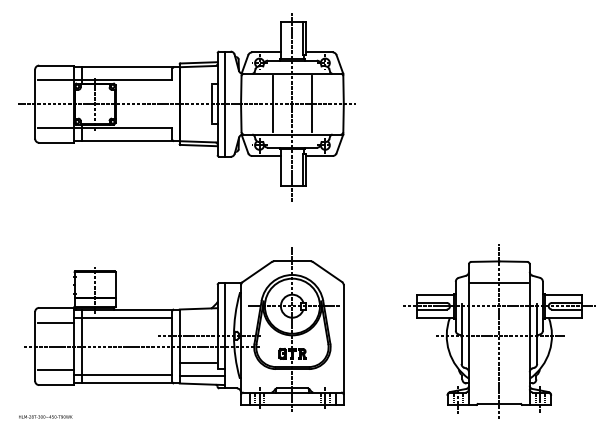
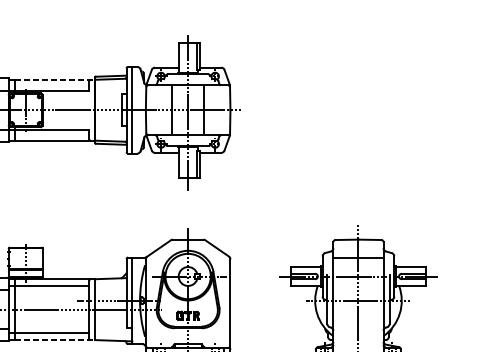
line: (130, 67) -> (54, 80), solid -> dashed
line: (197, 363) -> (110, 323), removed
line: (201, 375) -> (113, 333), removed
line: (130, 383) -> (54, 340), solid -> dashed

